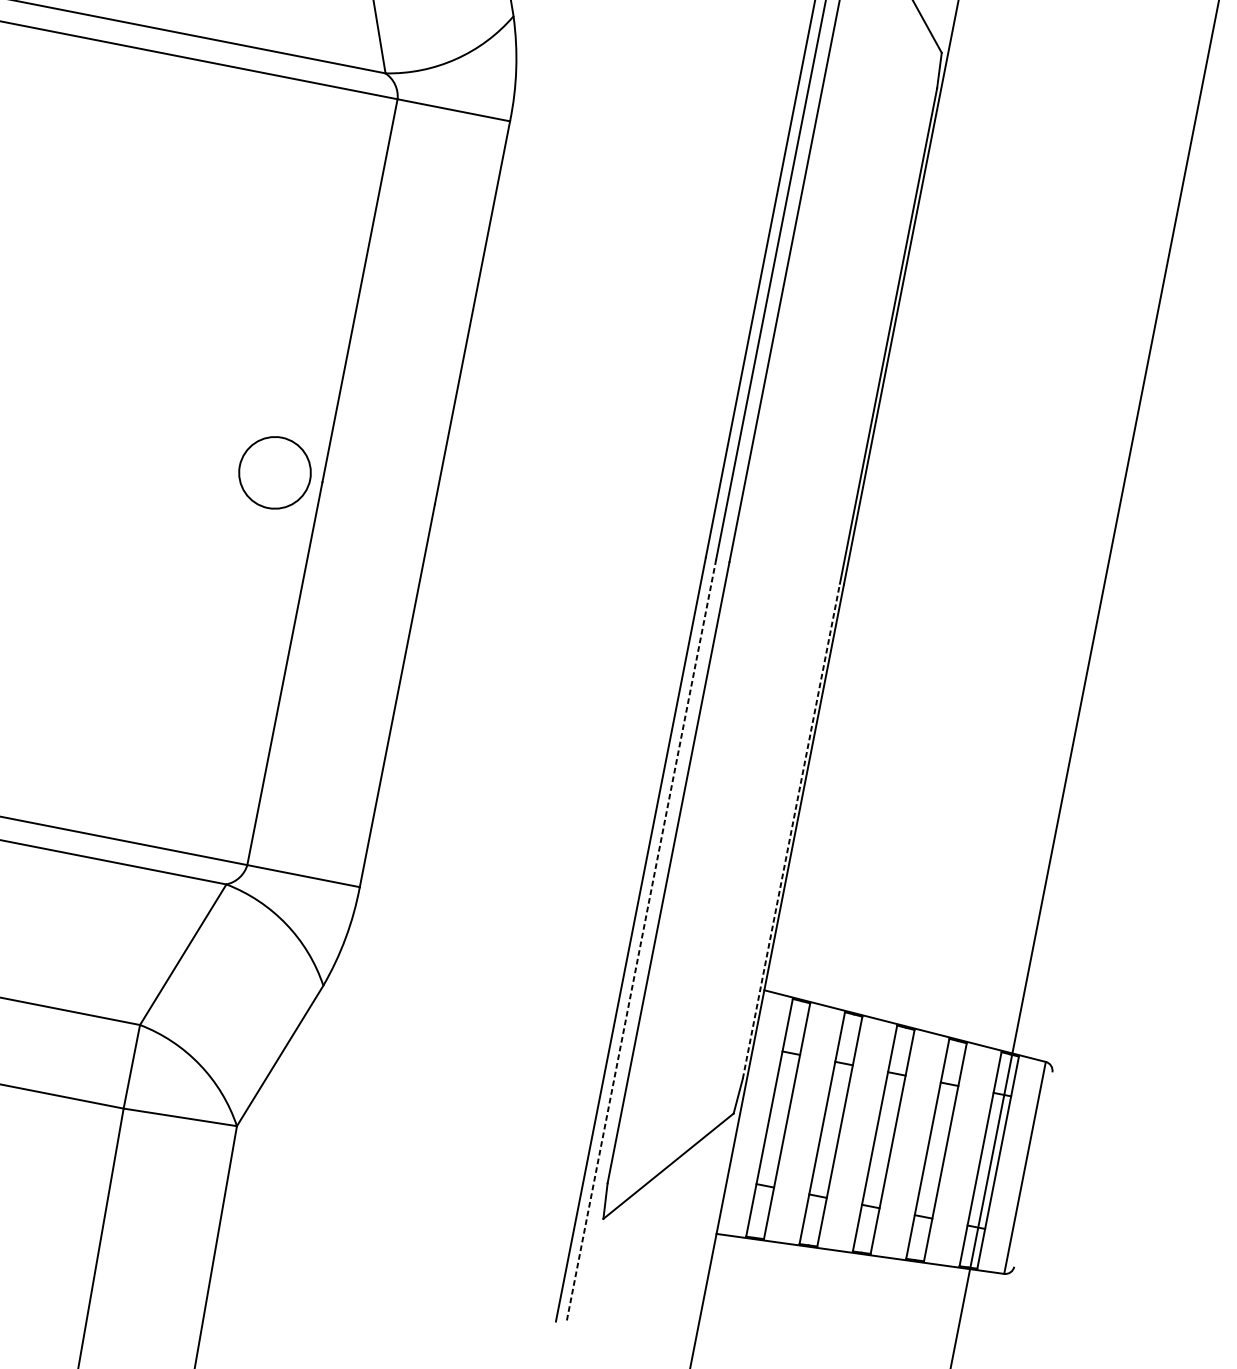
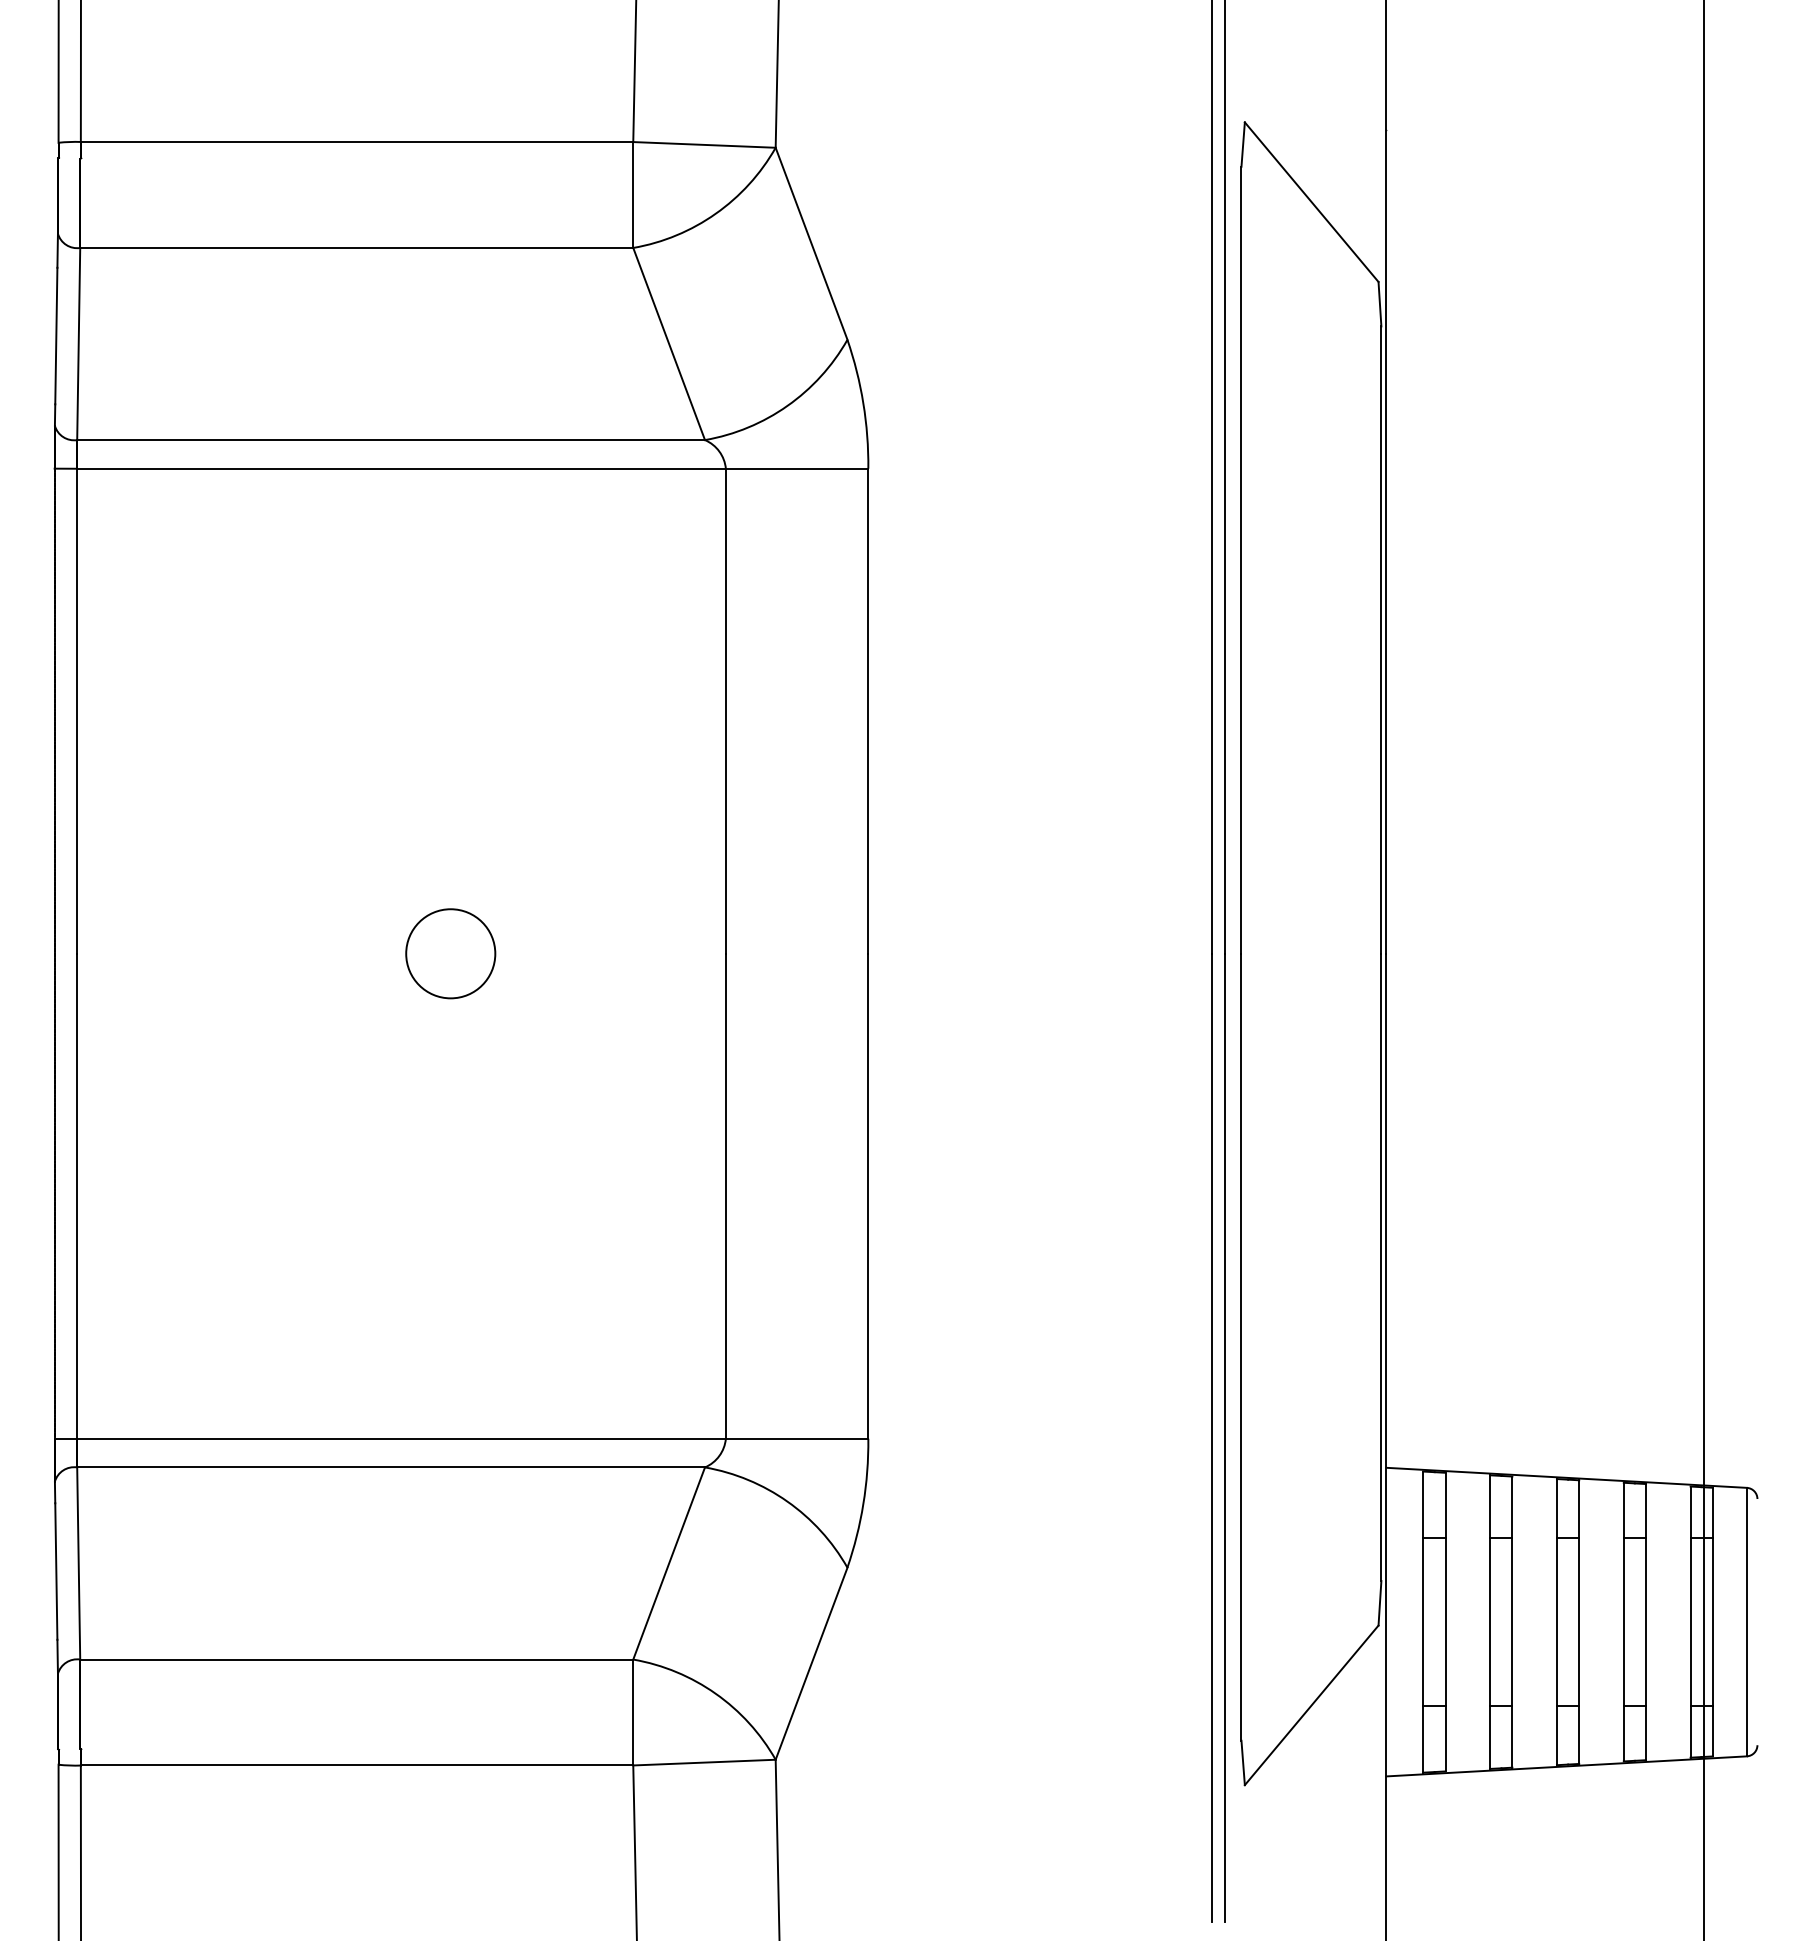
circle: (274, 472) -> (450, 953), moved
line: (791, 831) -> (1381, 1267), dashed -> solid
line: (641, 941) -> (1224, 1437), dashed -> solid

